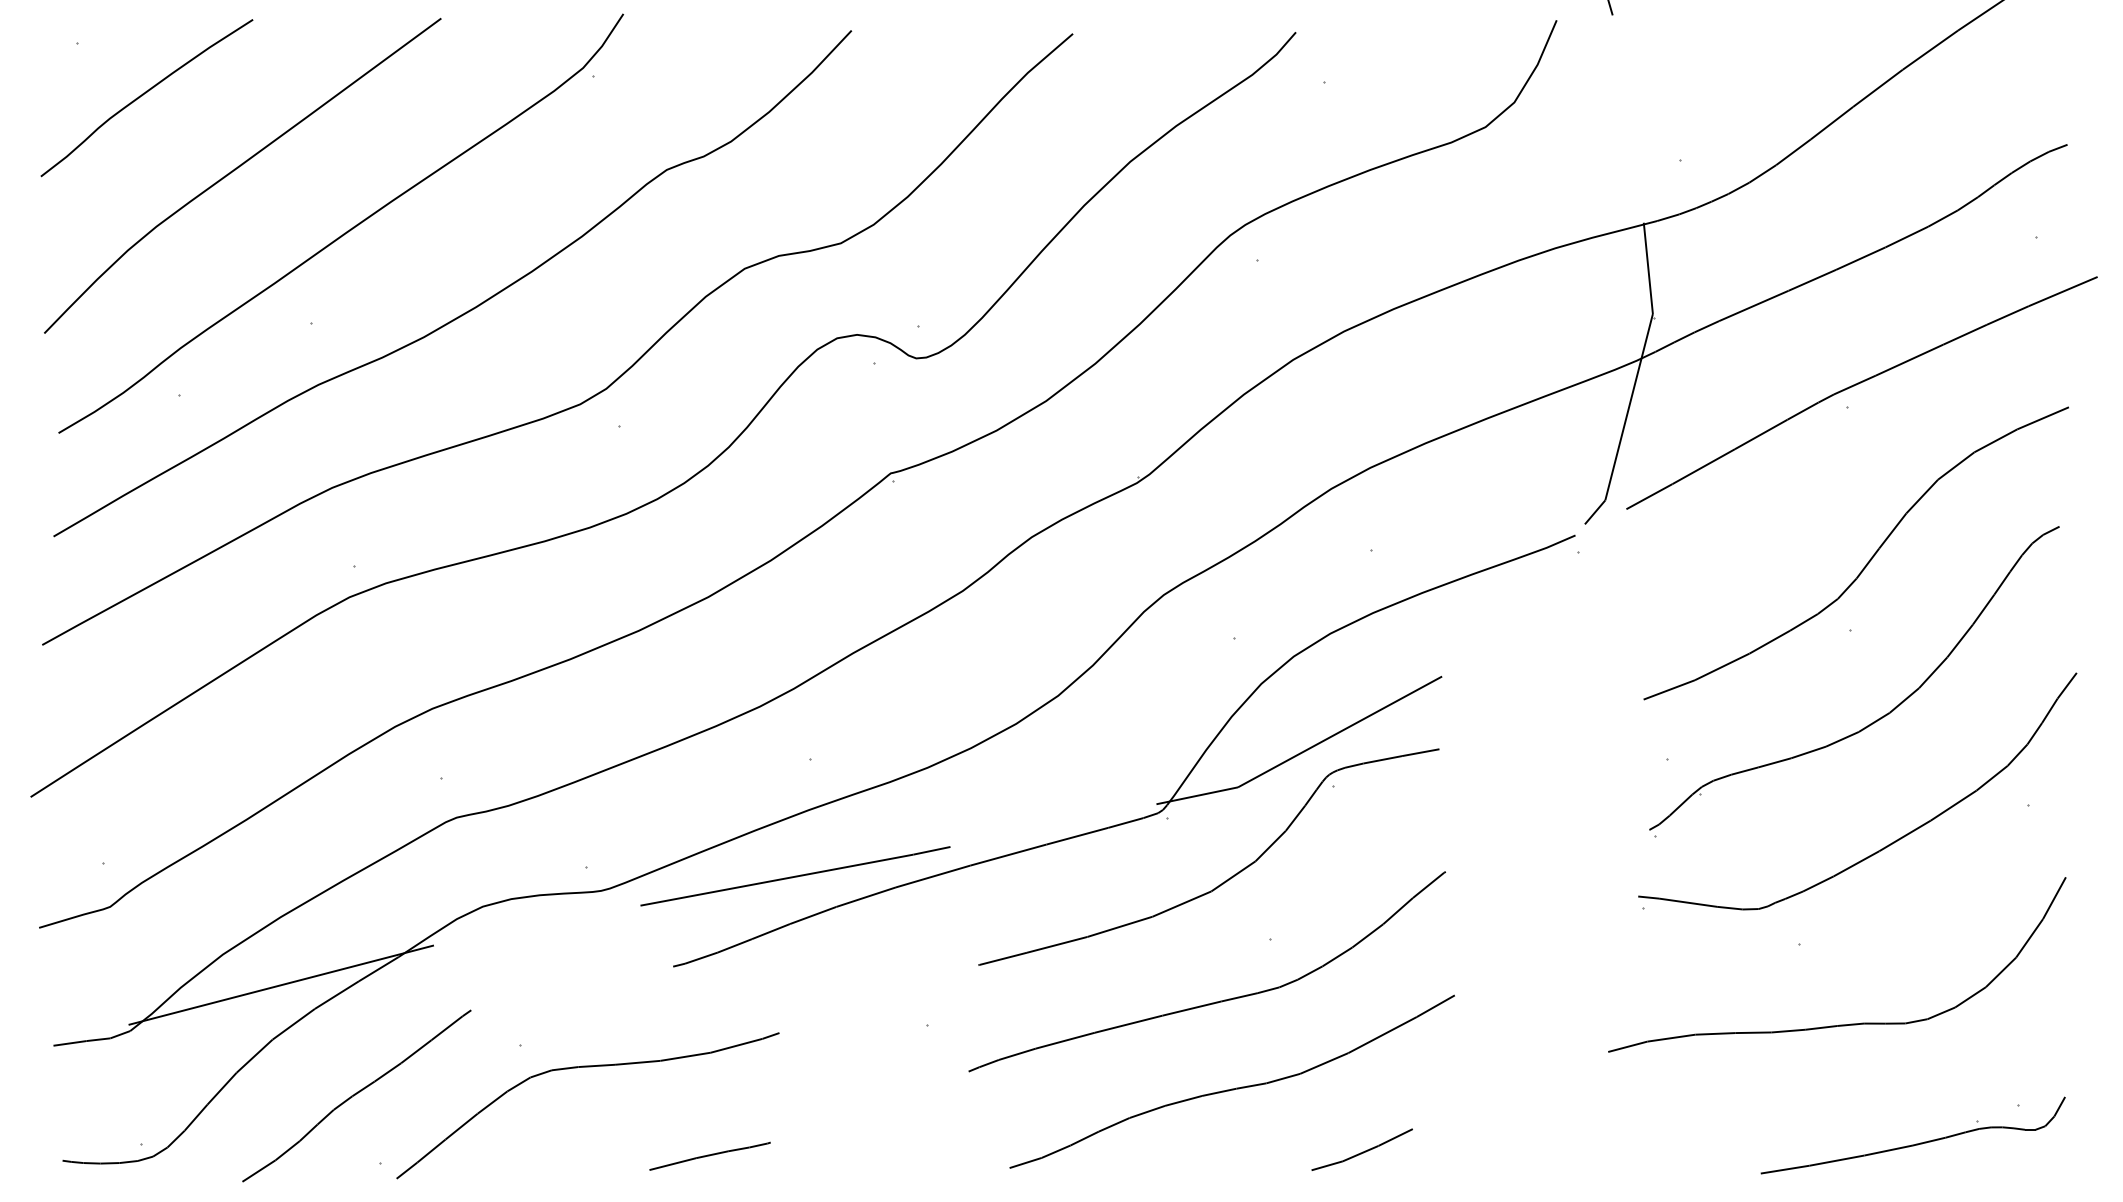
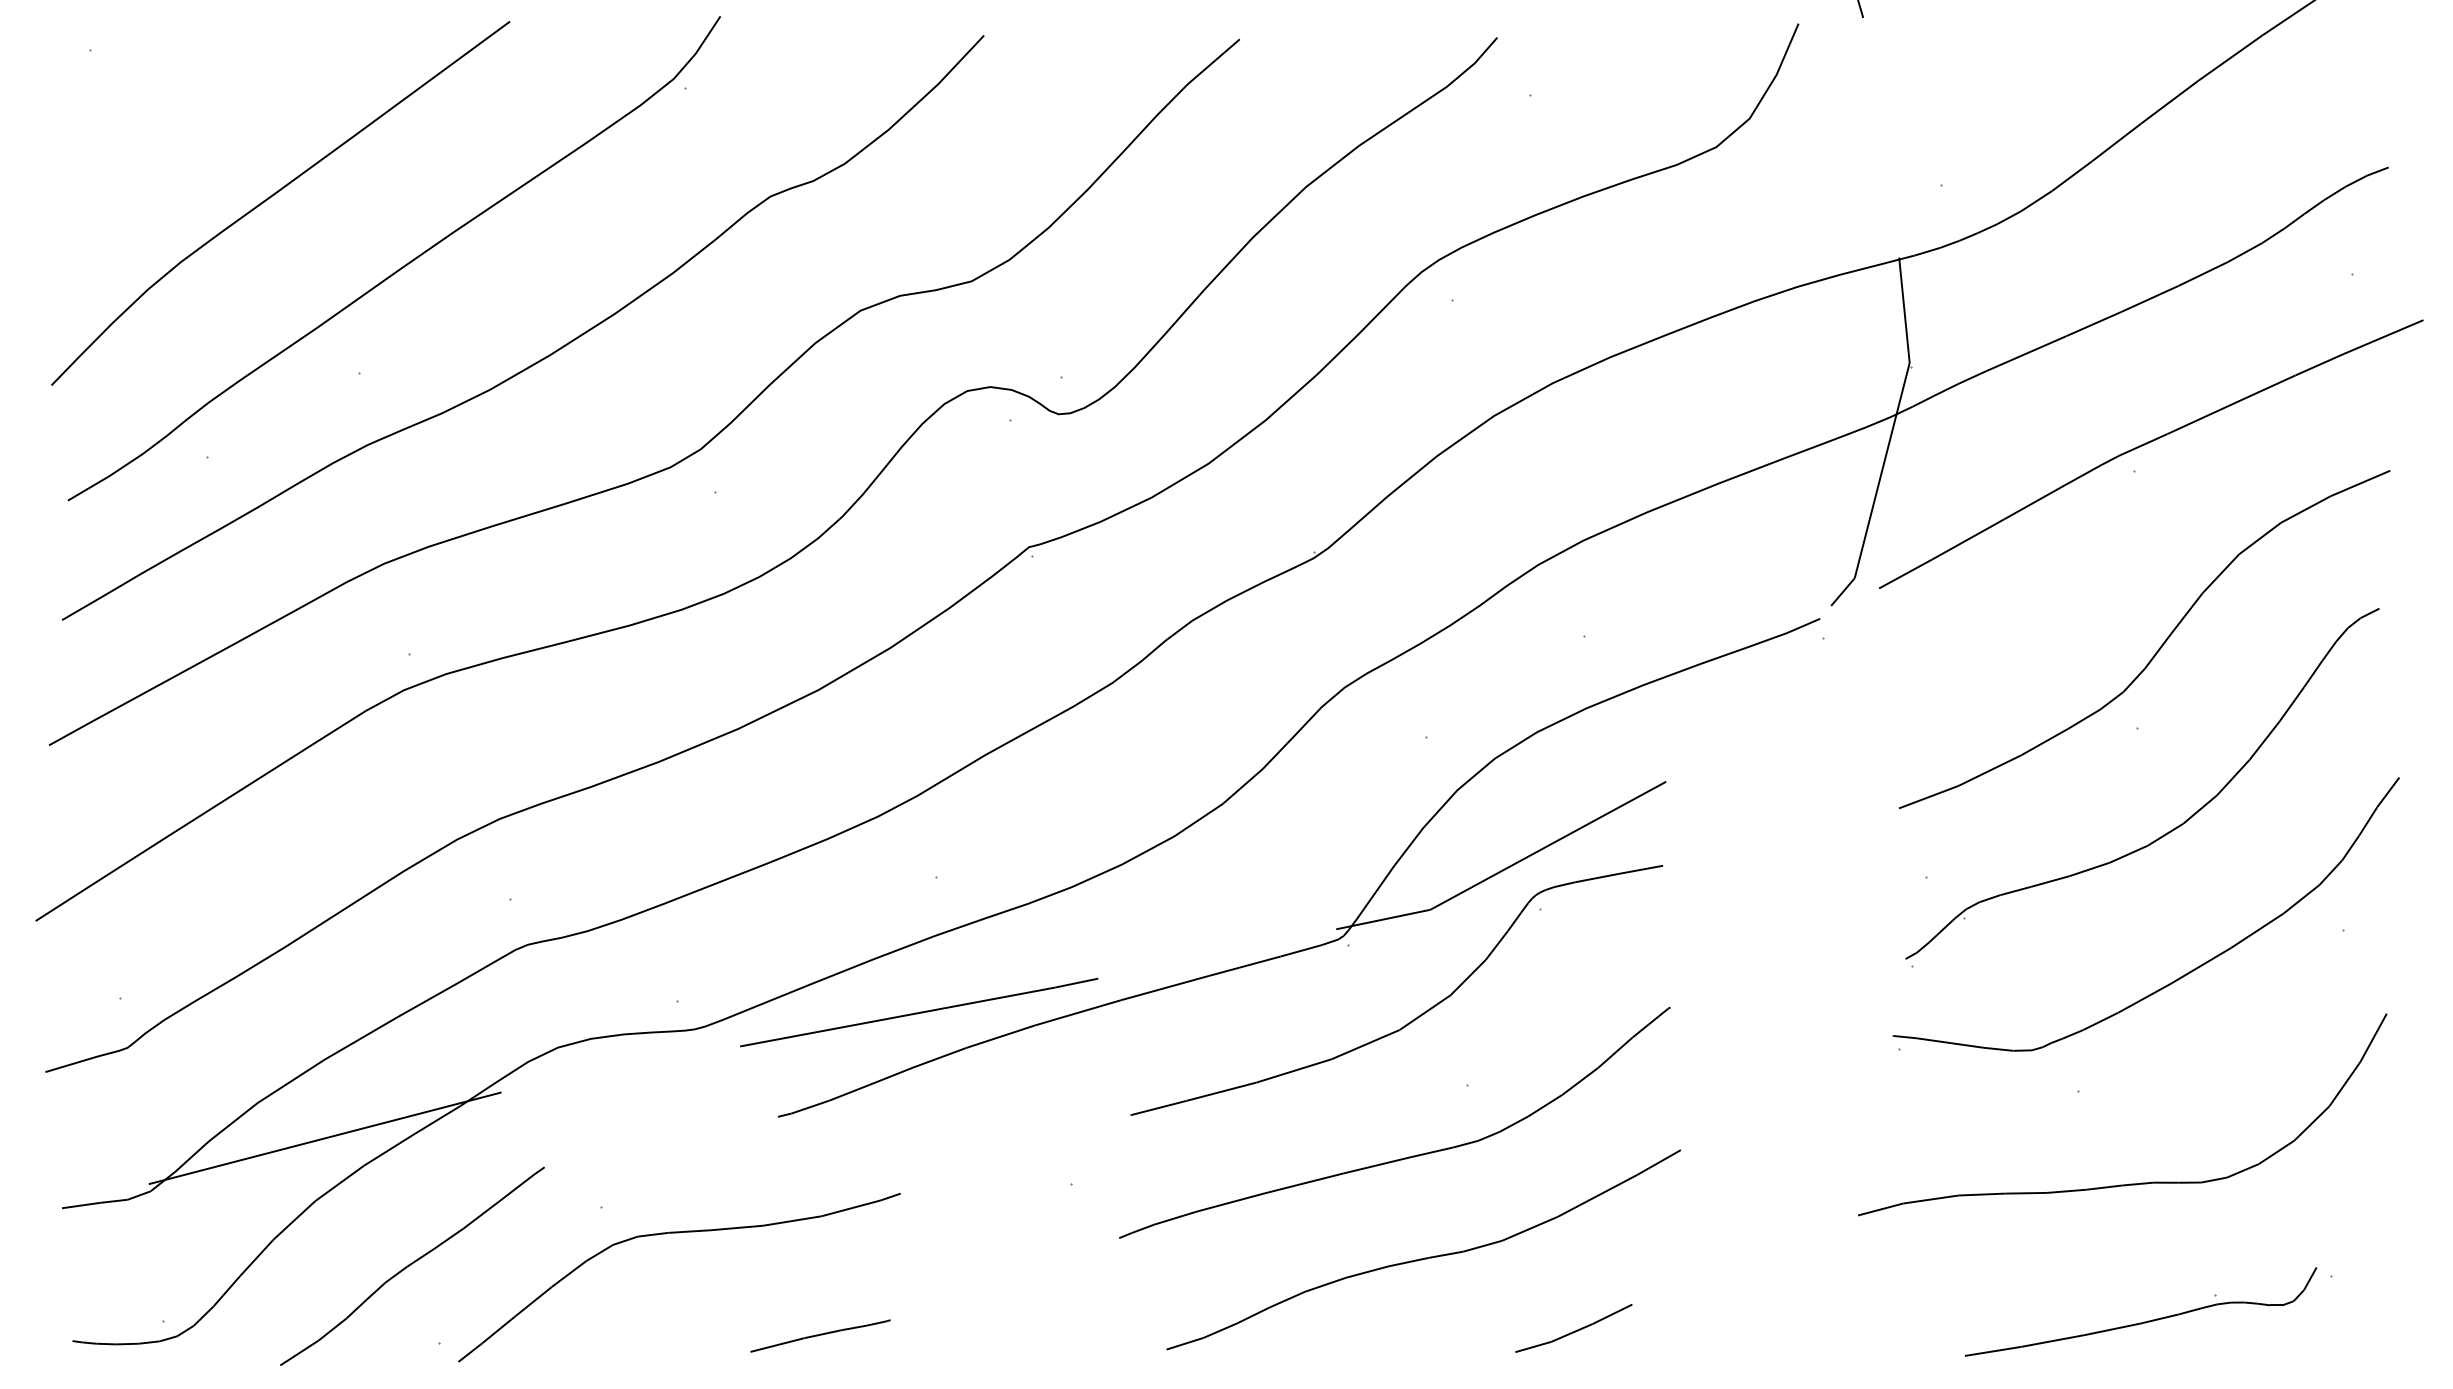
curve: (143, 95) -> (166, 110), removed
part: (1916, 1143) -> (2144, 1321), moved

